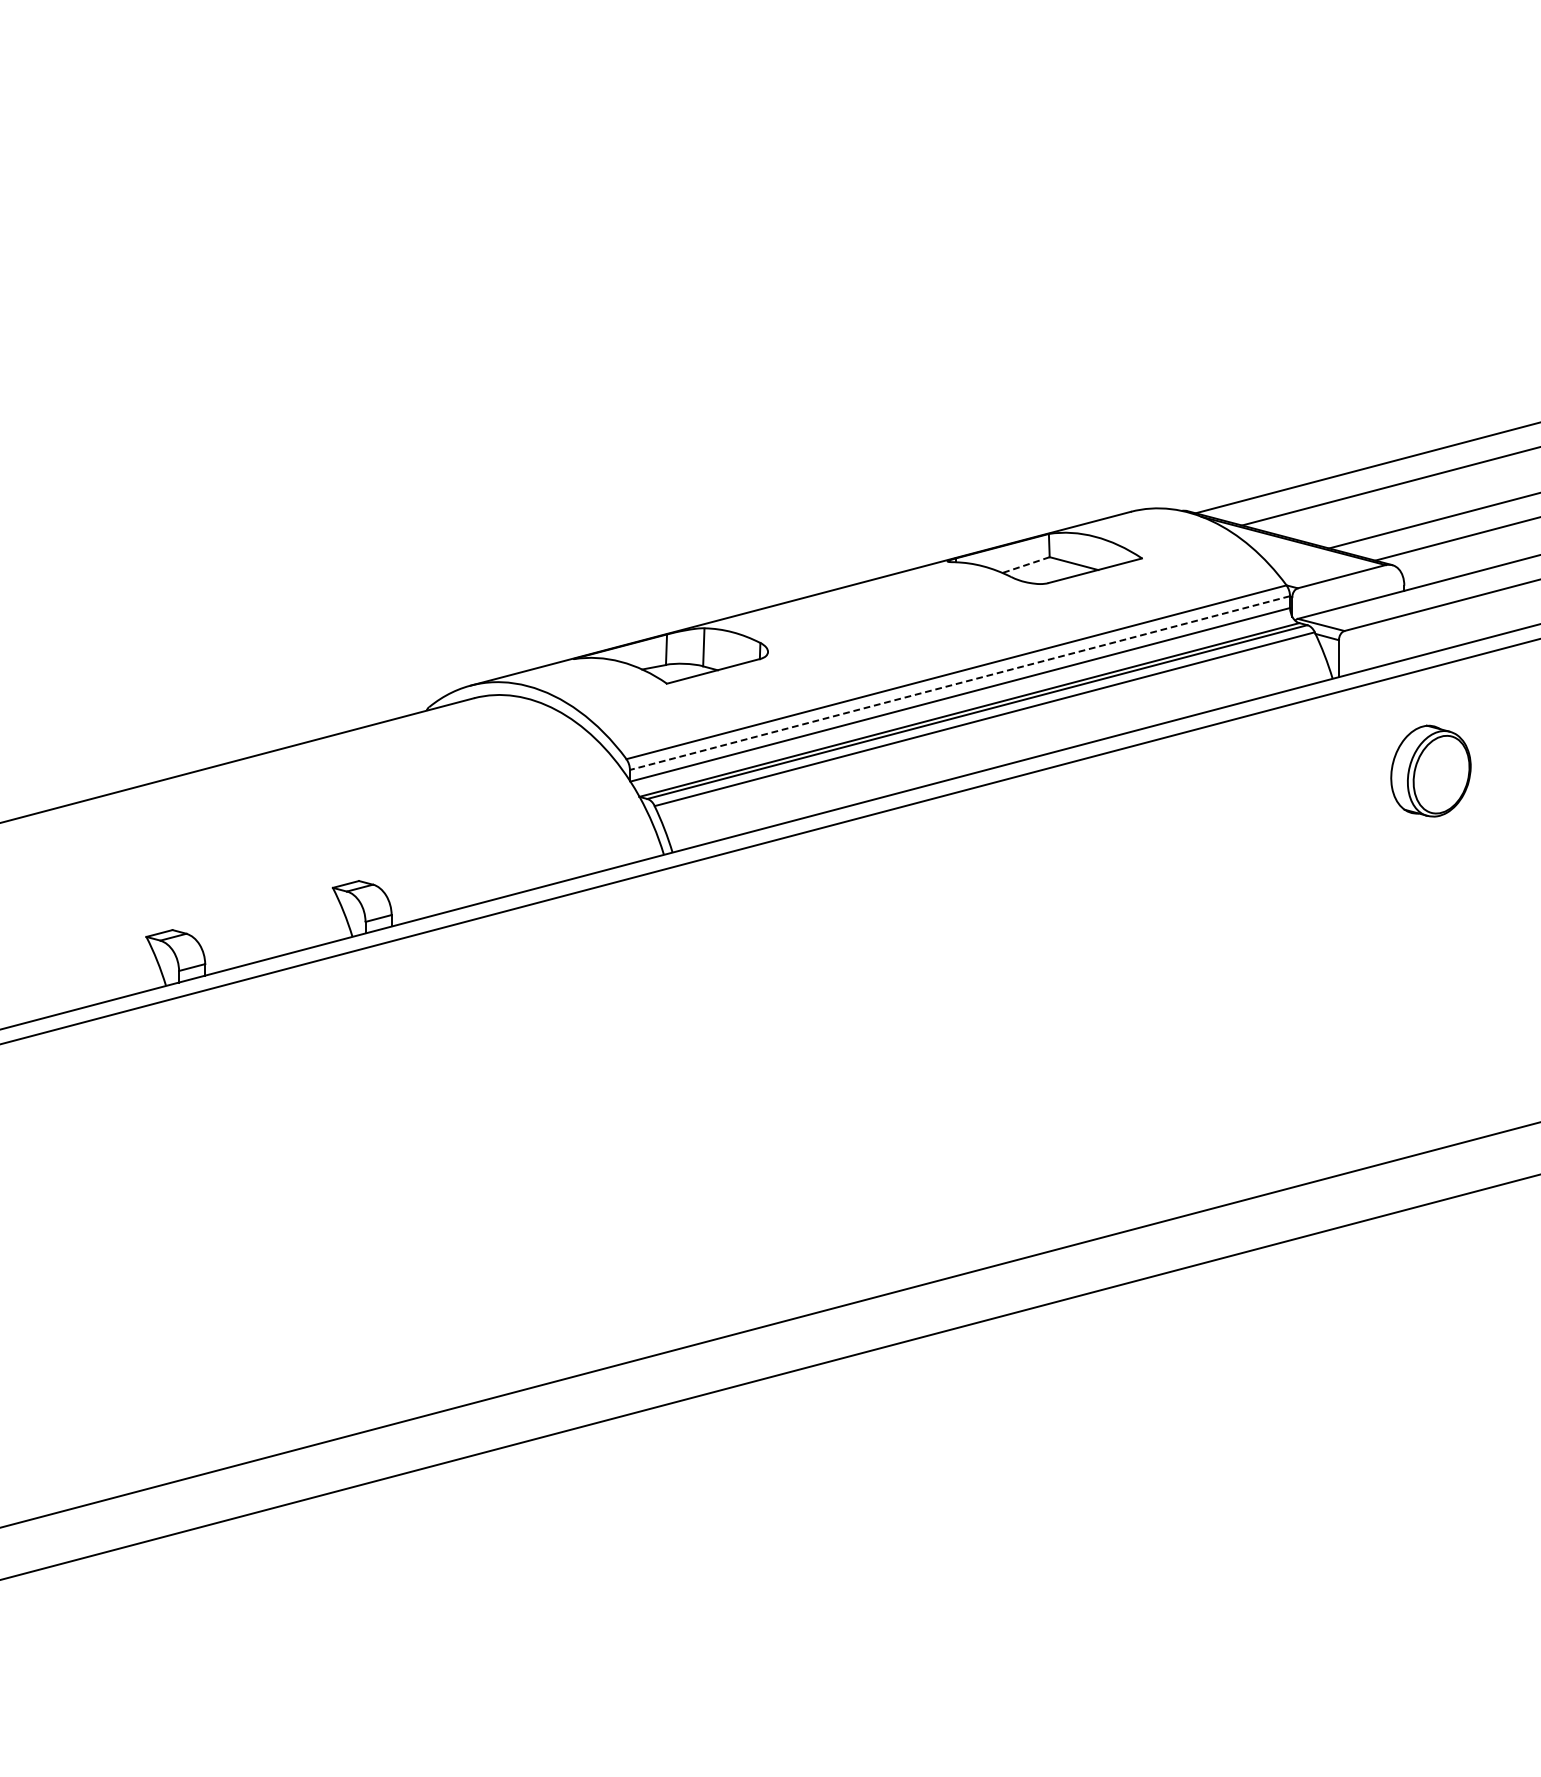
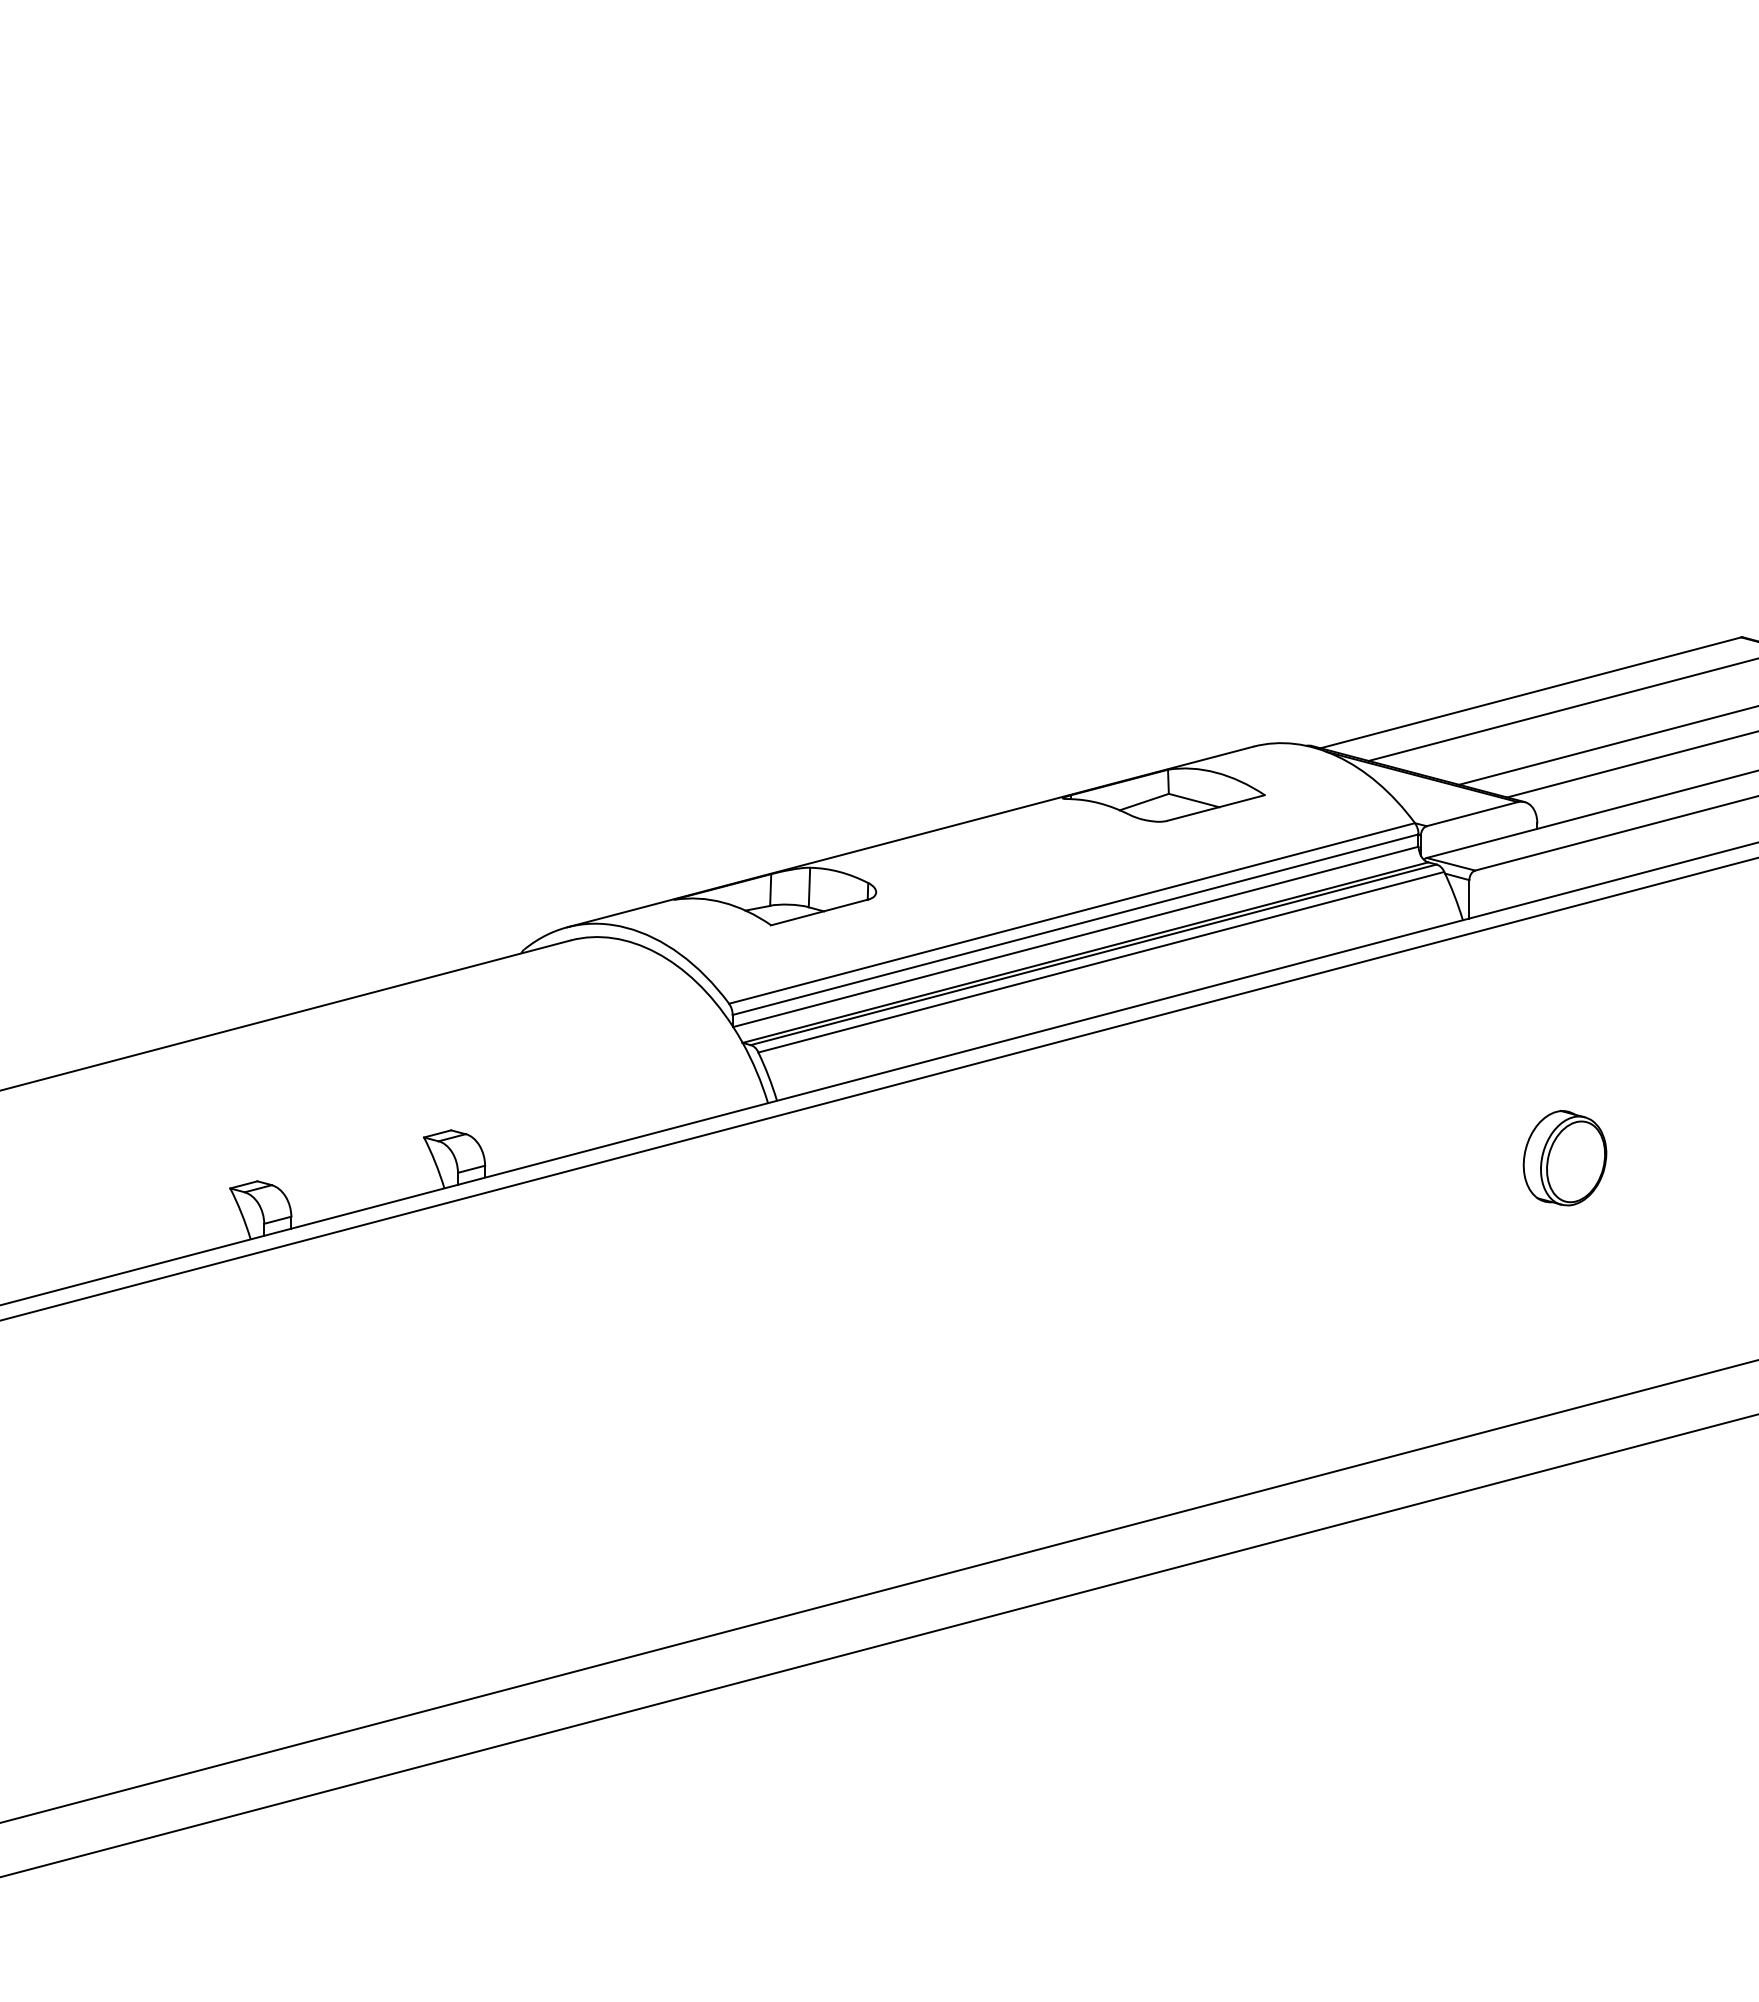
line: (1026, 565) -> (1144, 802), dashed -> solid
line: (959, 682) -> (1075, 924), dashed -> solid
part: (1430, 770) -> (1564, 1157), moved

